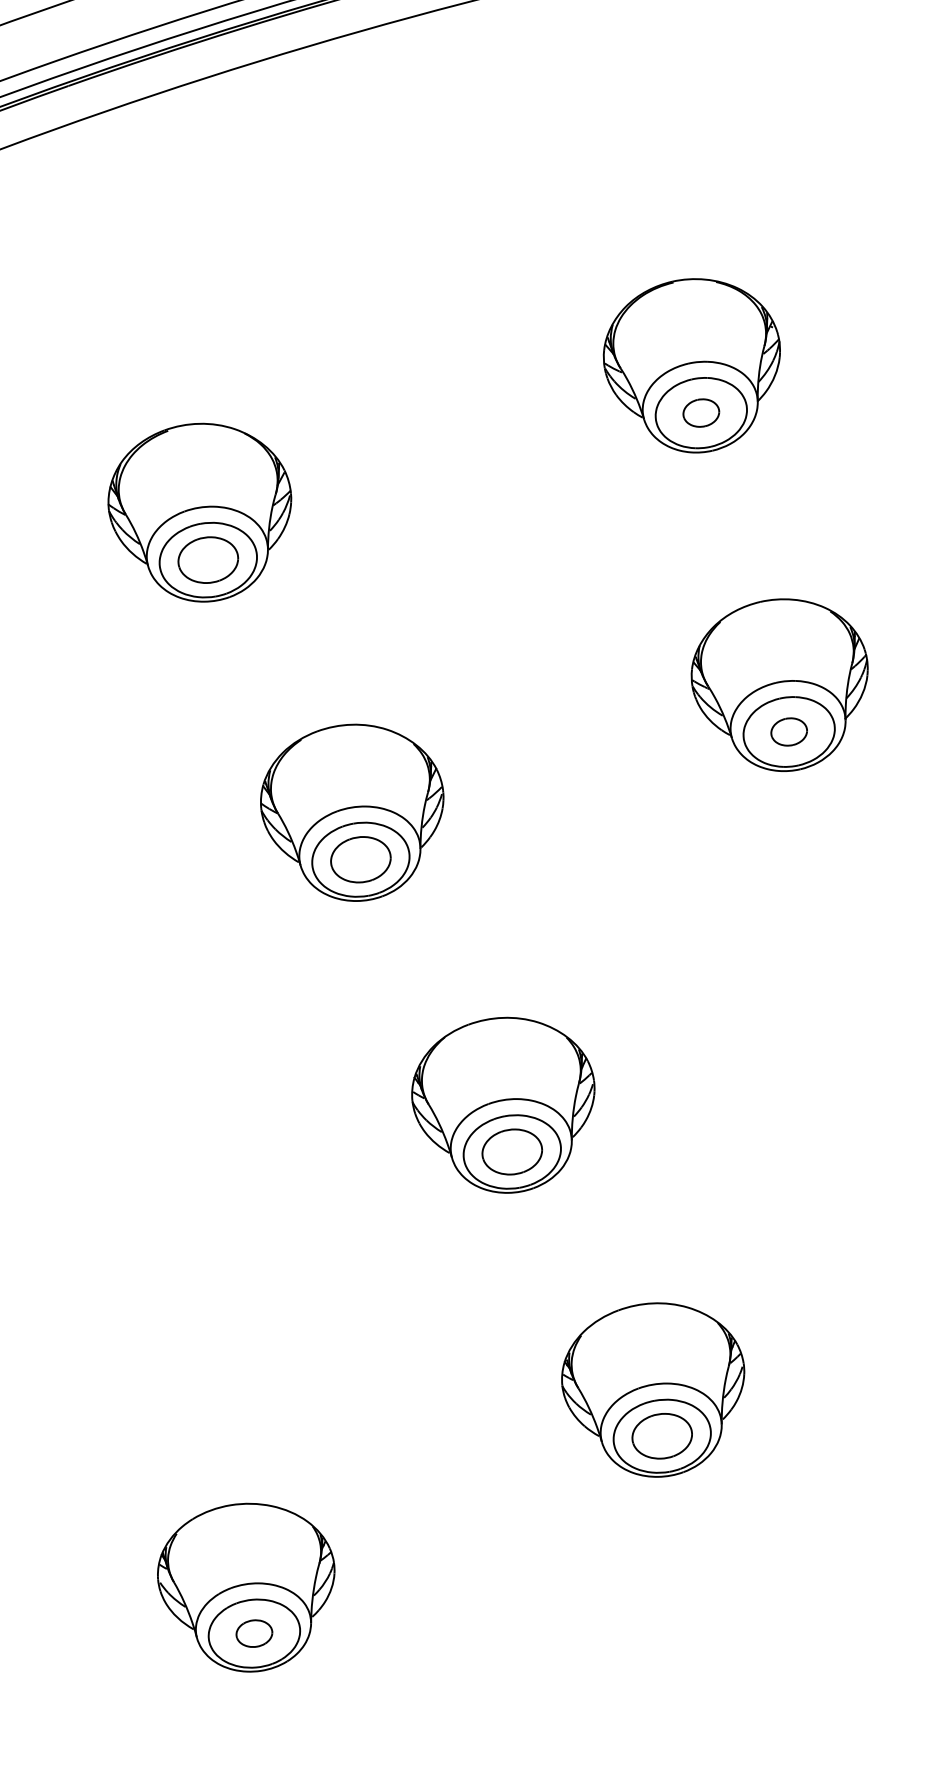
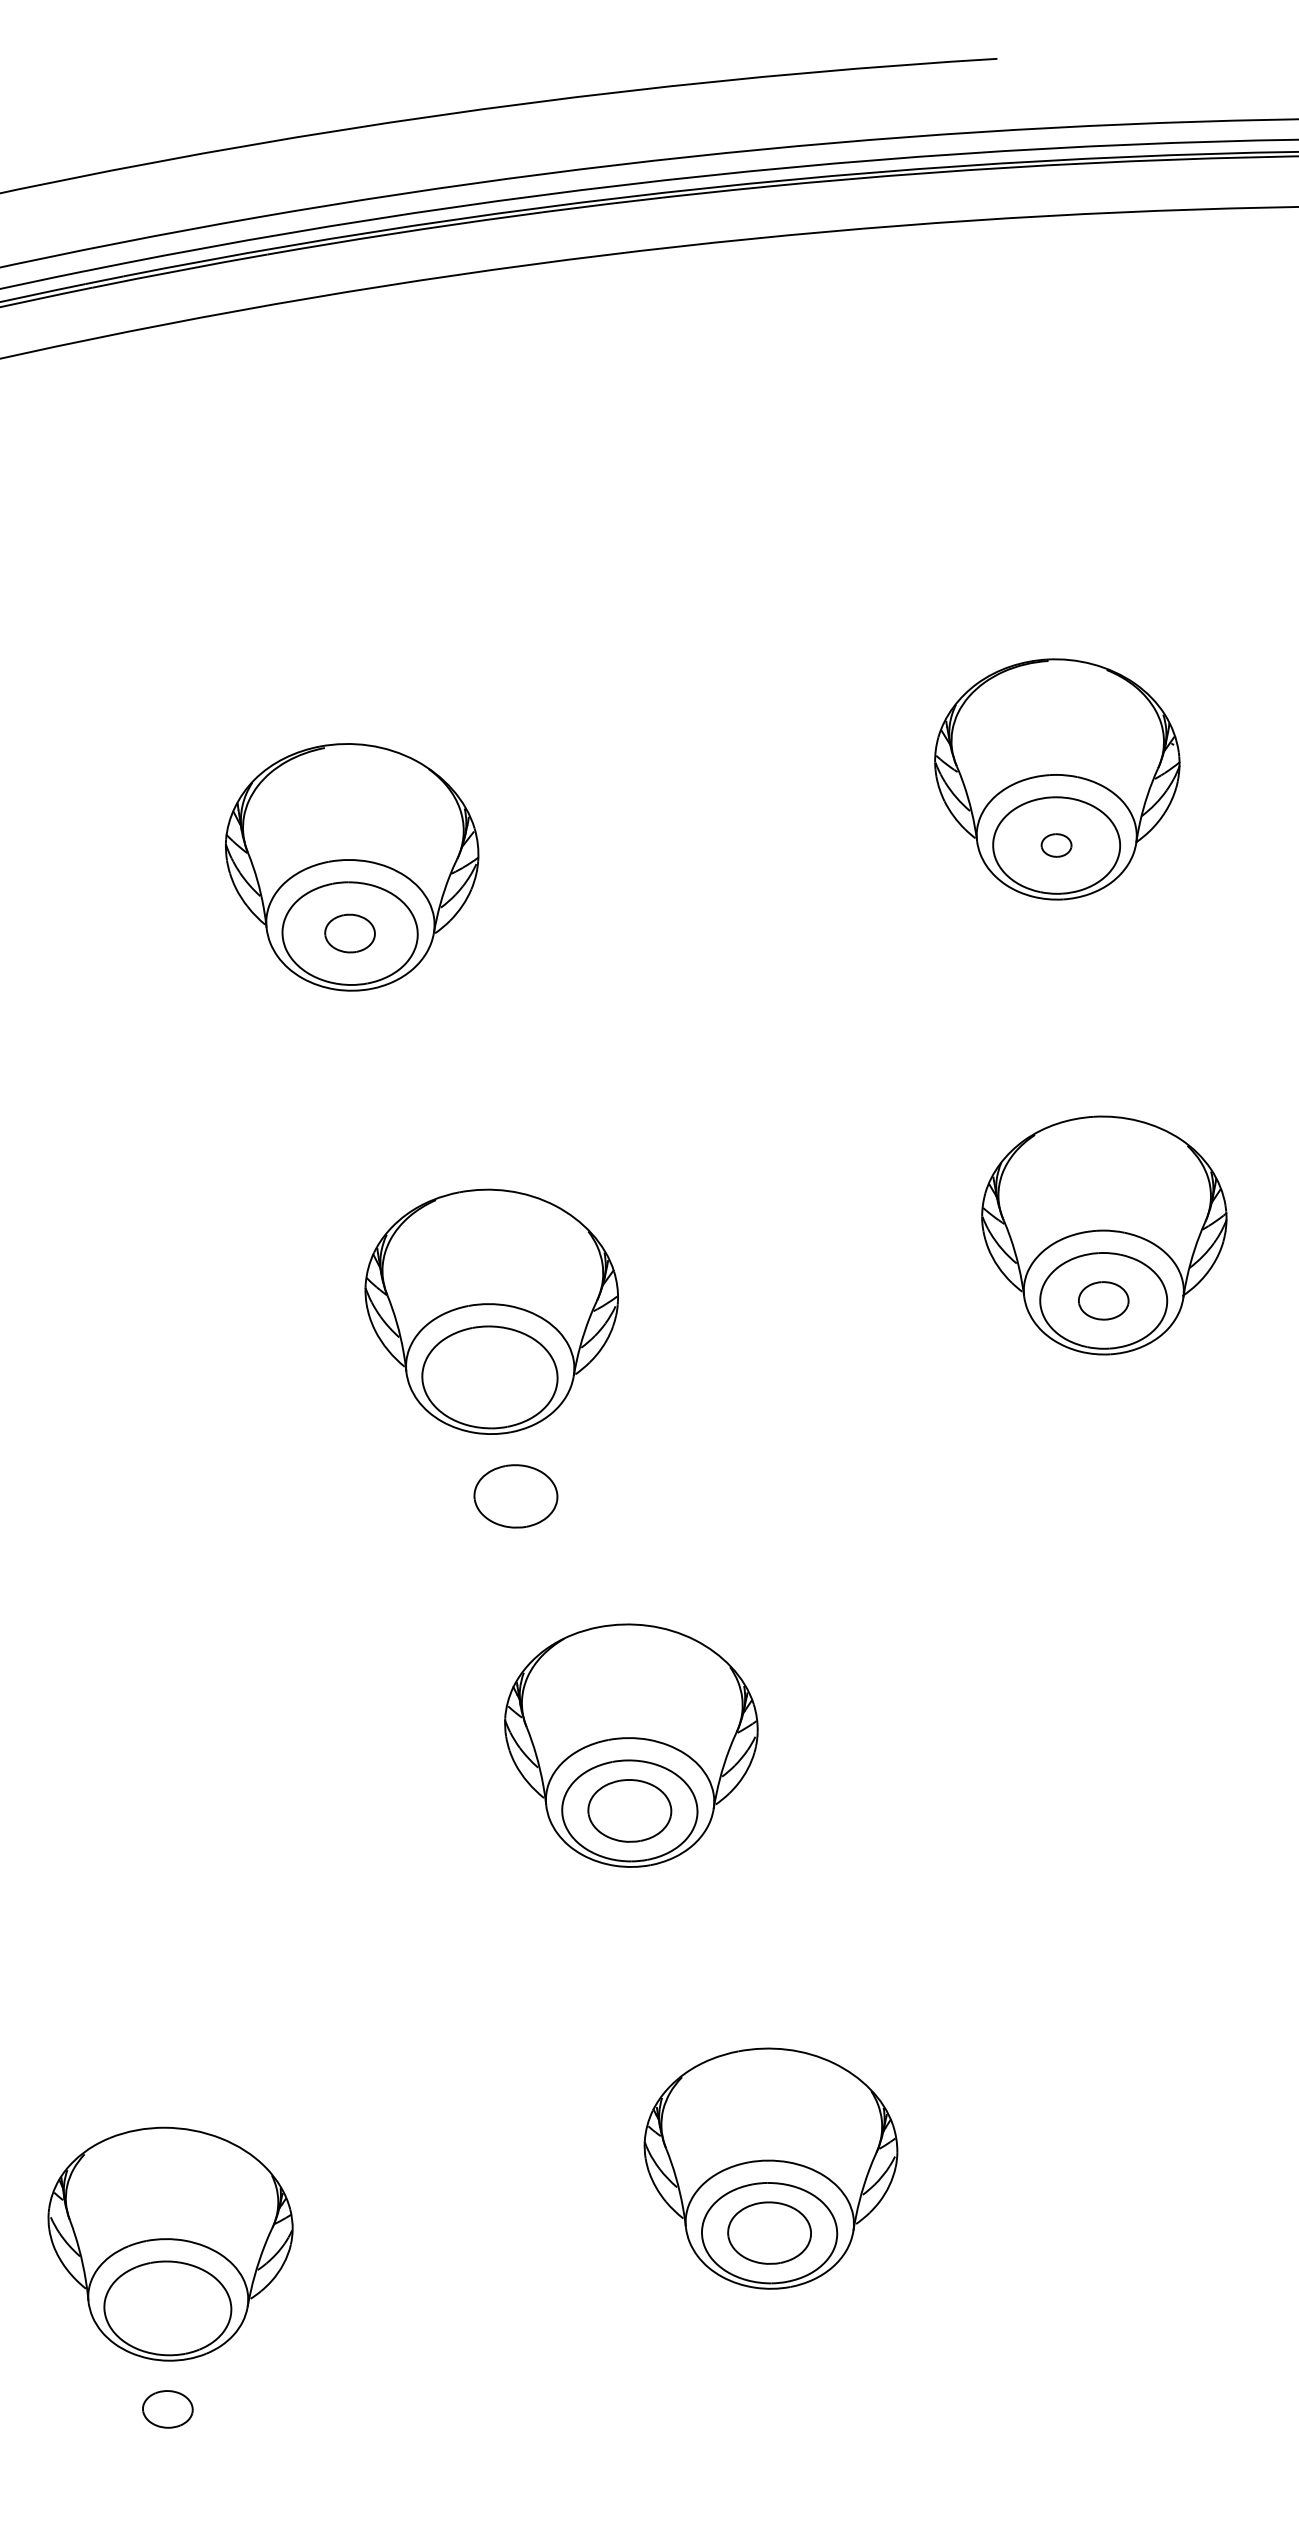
part: (701, 413) -> (1056, 845), size x0.6
part: (207, 560) -> (349, 933), size x0.6
part: (360, 859) -> (515, 1496), moved
part: (248, 1587) -> (170, 2243), moved

